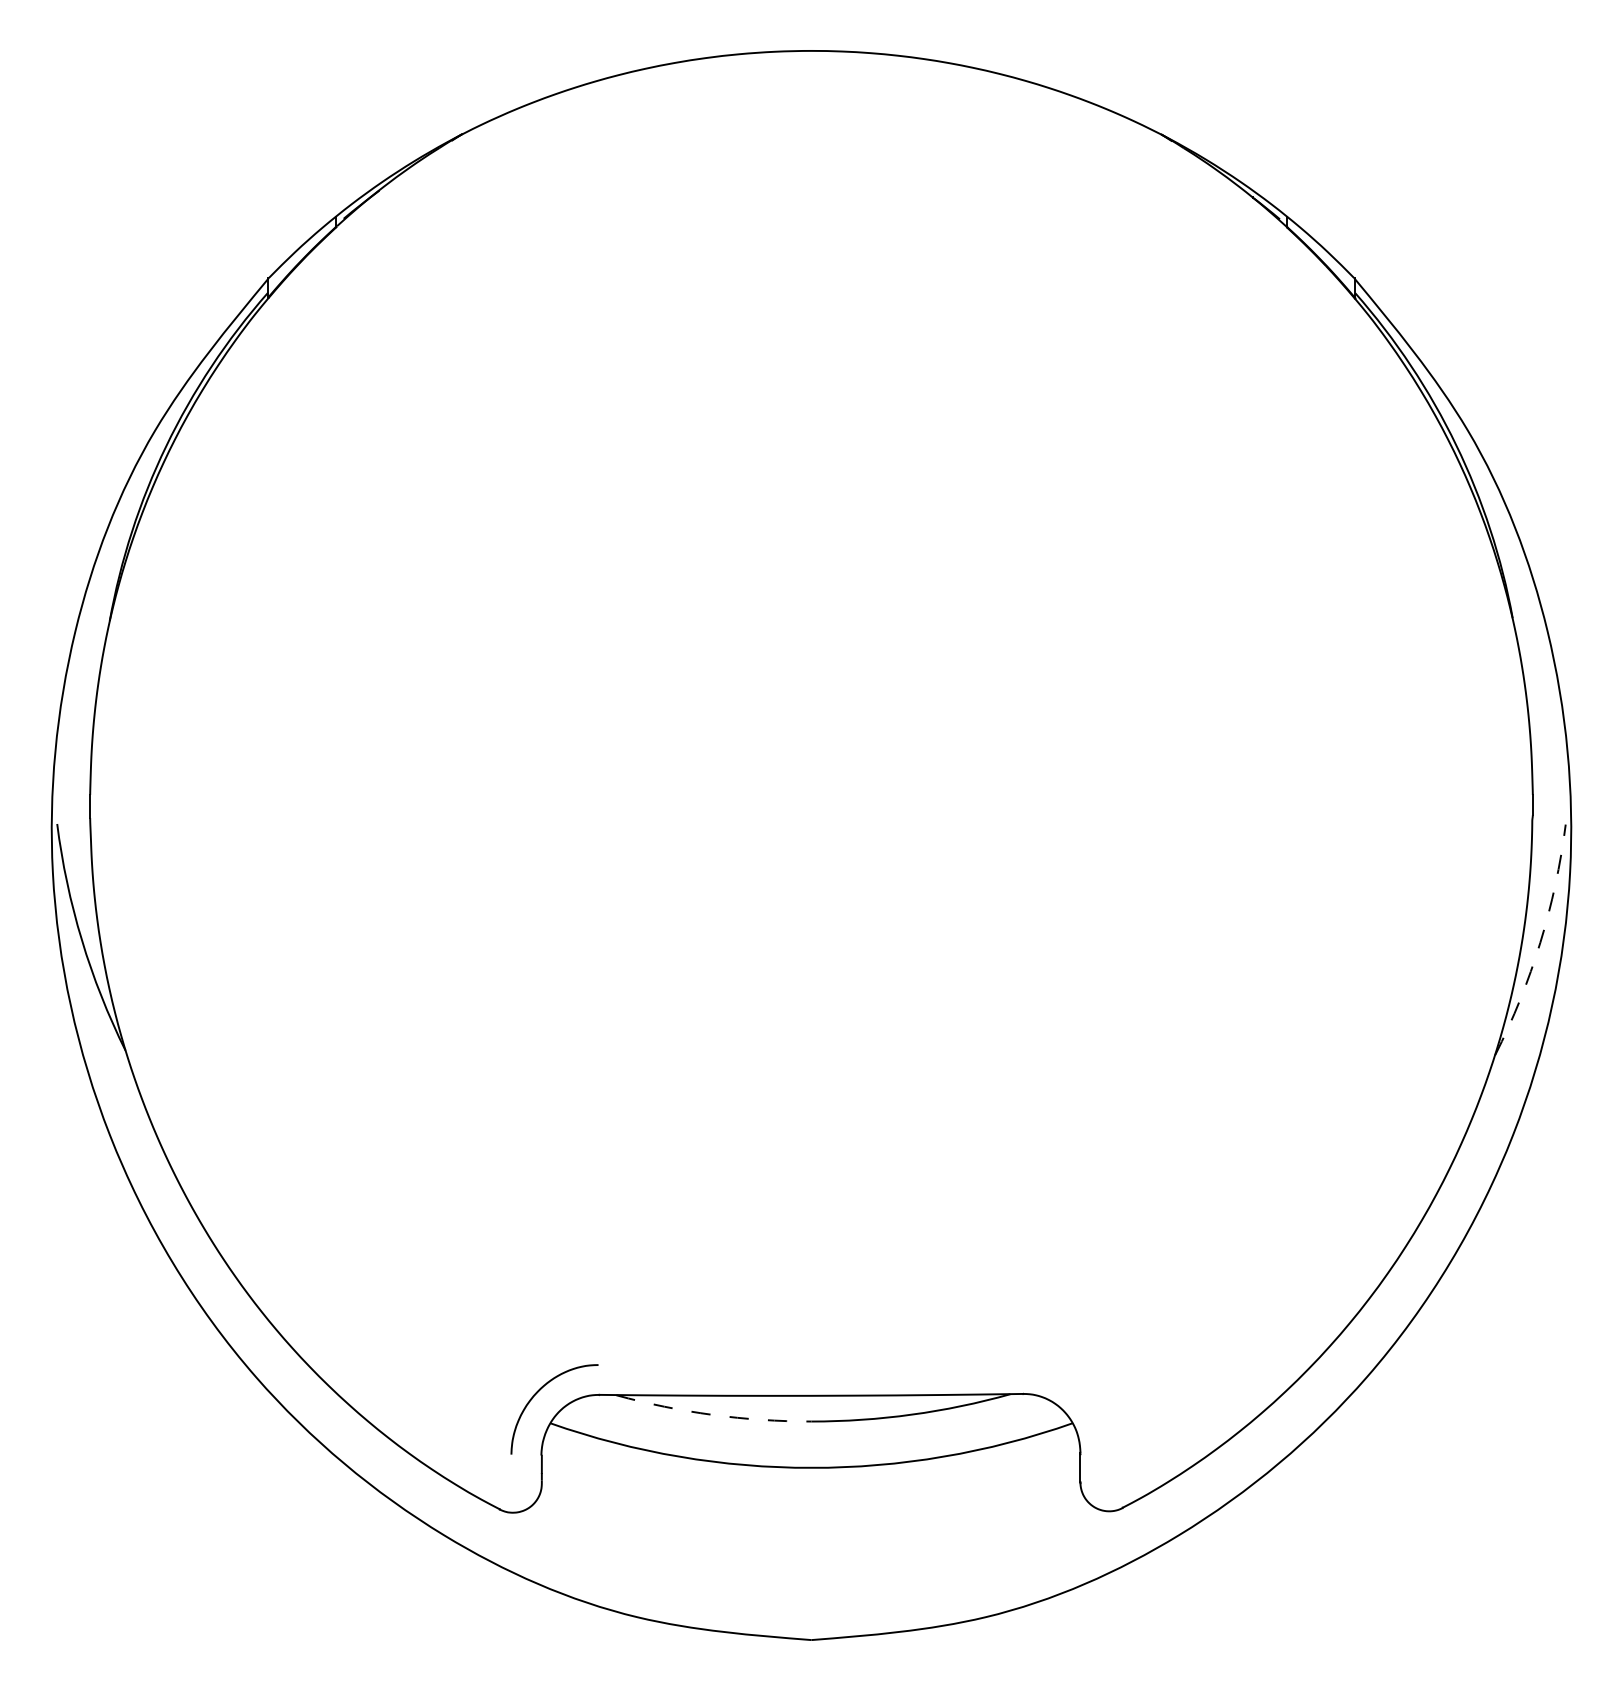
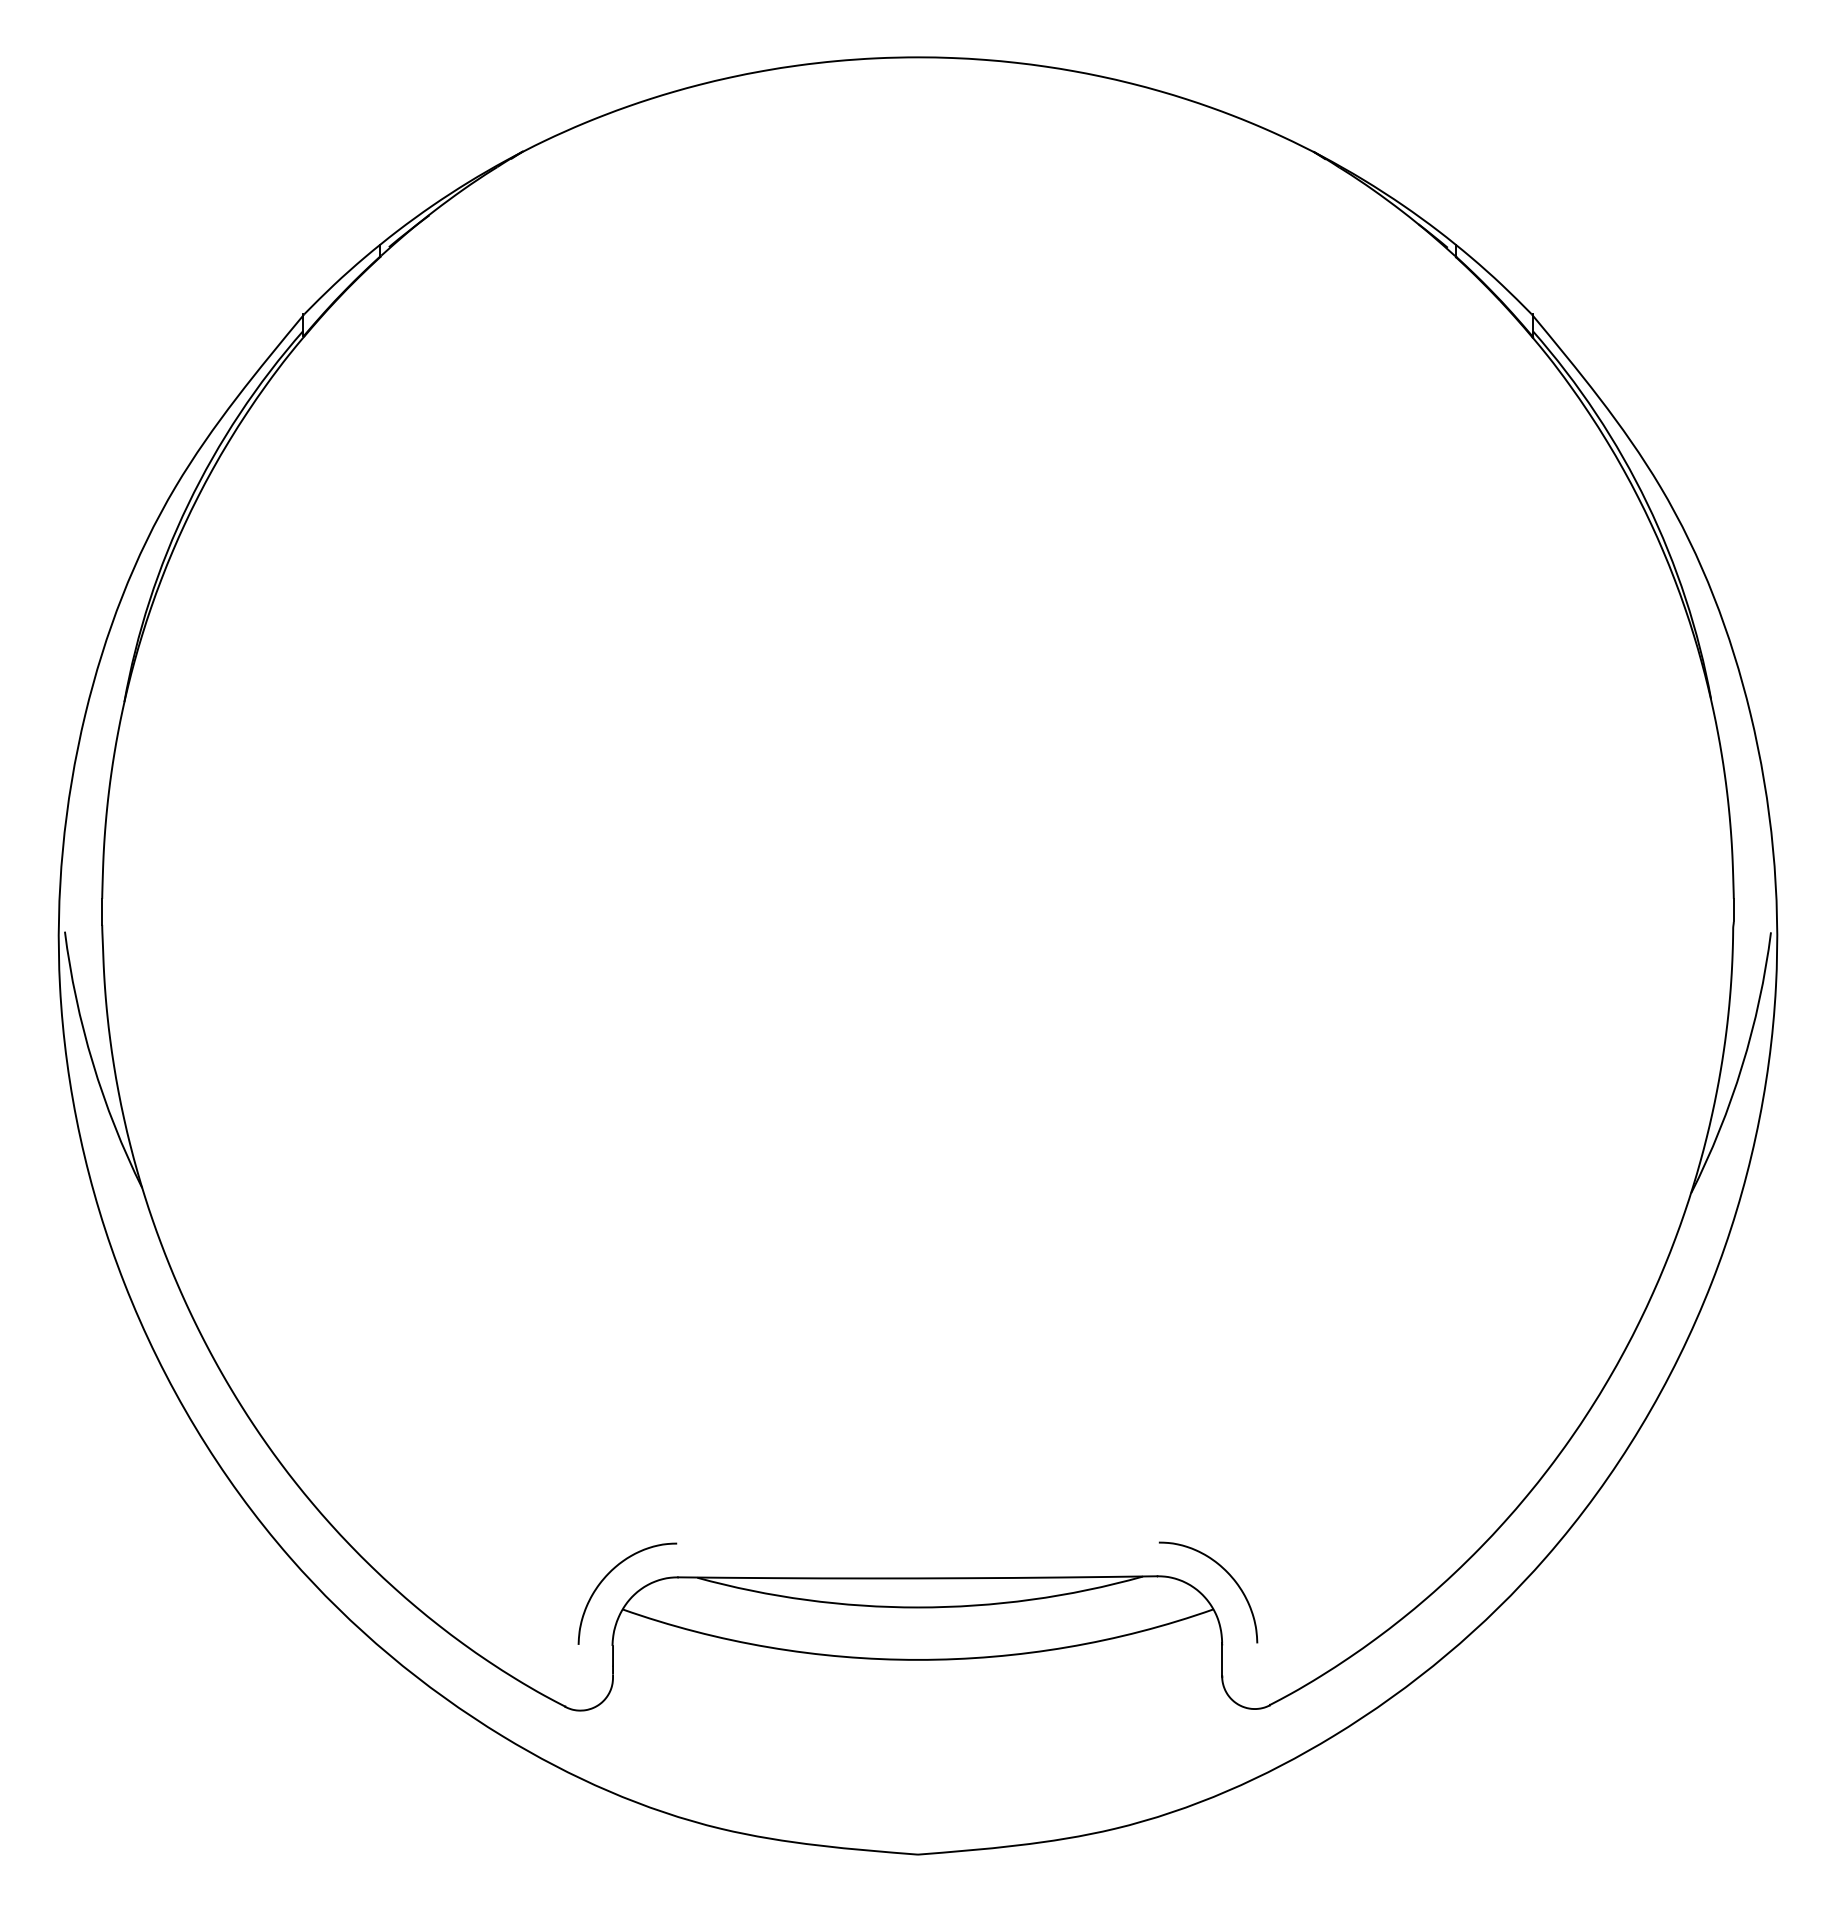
arc: (1540, 943) -> (1742, 1066), dashed -> solid
curve: (1087, 1395) -> (1230, 1577), added
arc: (712, 1415) -> (806, 1600), dashed -> solid

